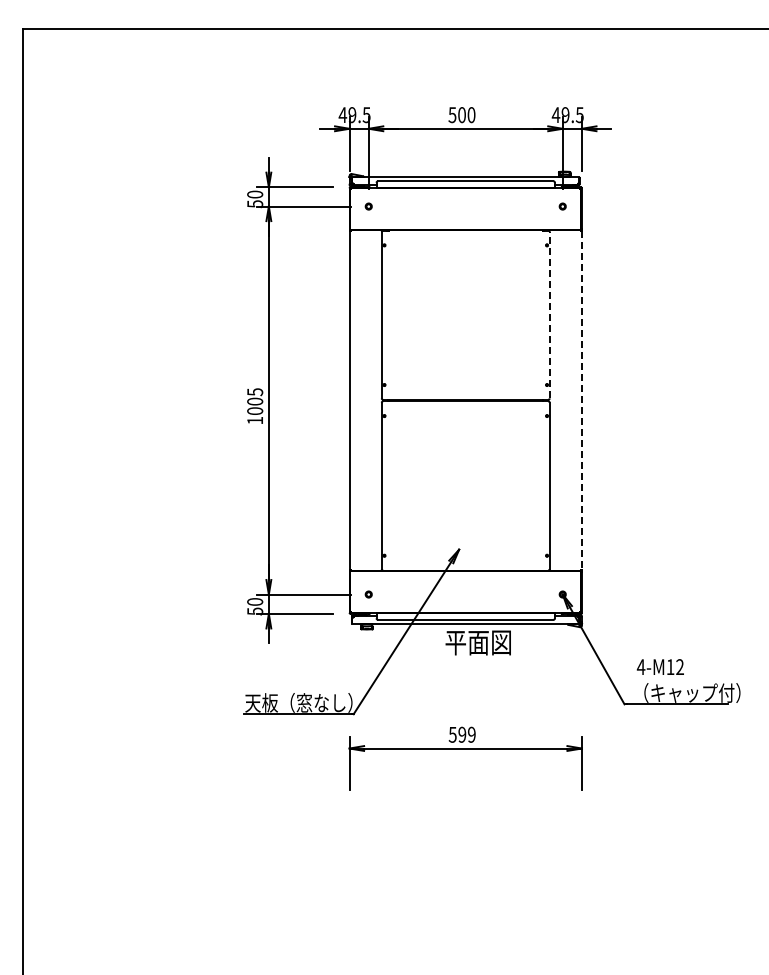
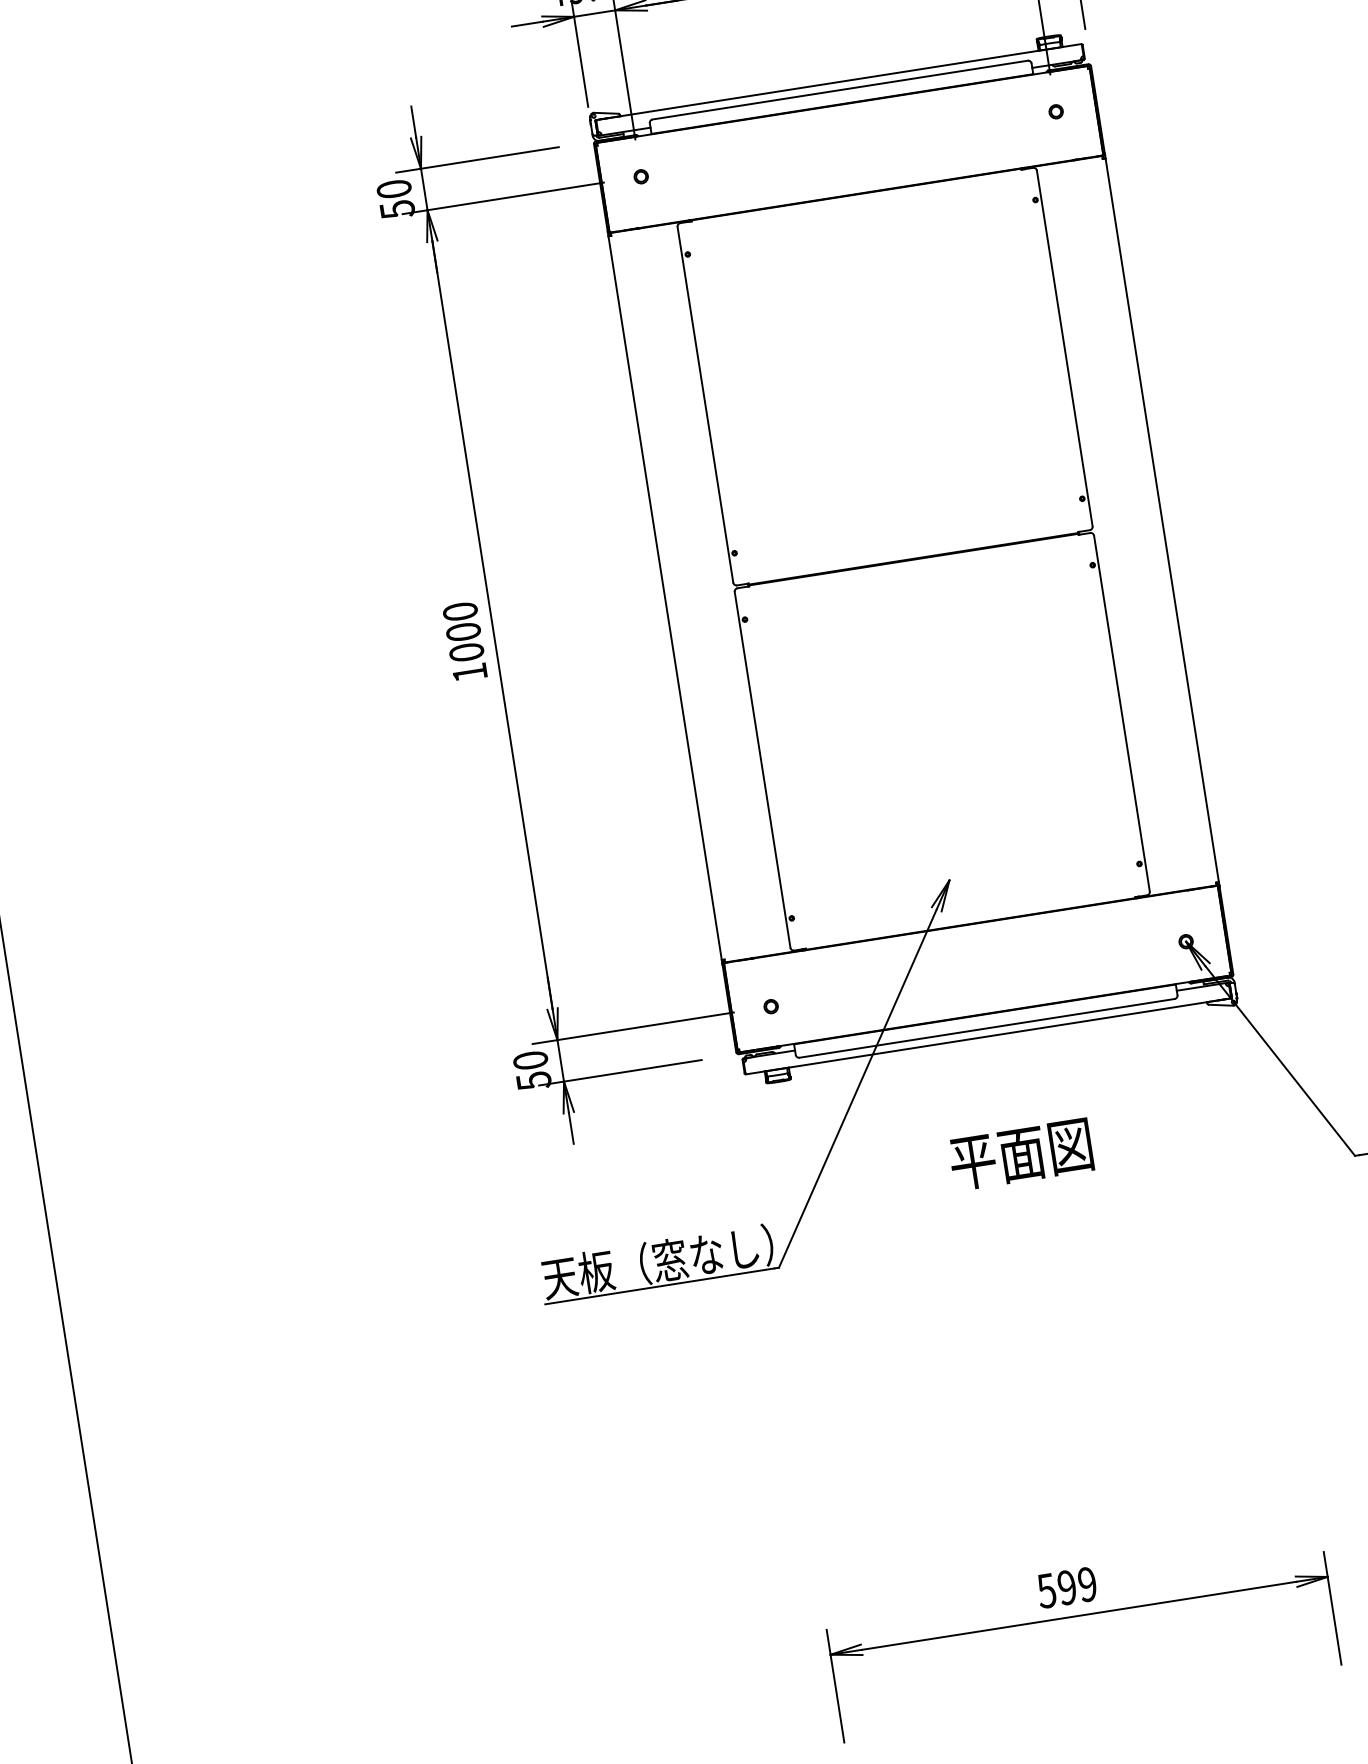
line: (549, 314) -> (1063, 347), dashed -> solid
text: (255, 392) -> (461, 612), 1005 -> 1000
line: (581, 401) -> (1161, 522), dashed -> solid
text: (477, 642) -> (1019, 1153), moved
part: (465, 749) -> (1078, 1617), moved

